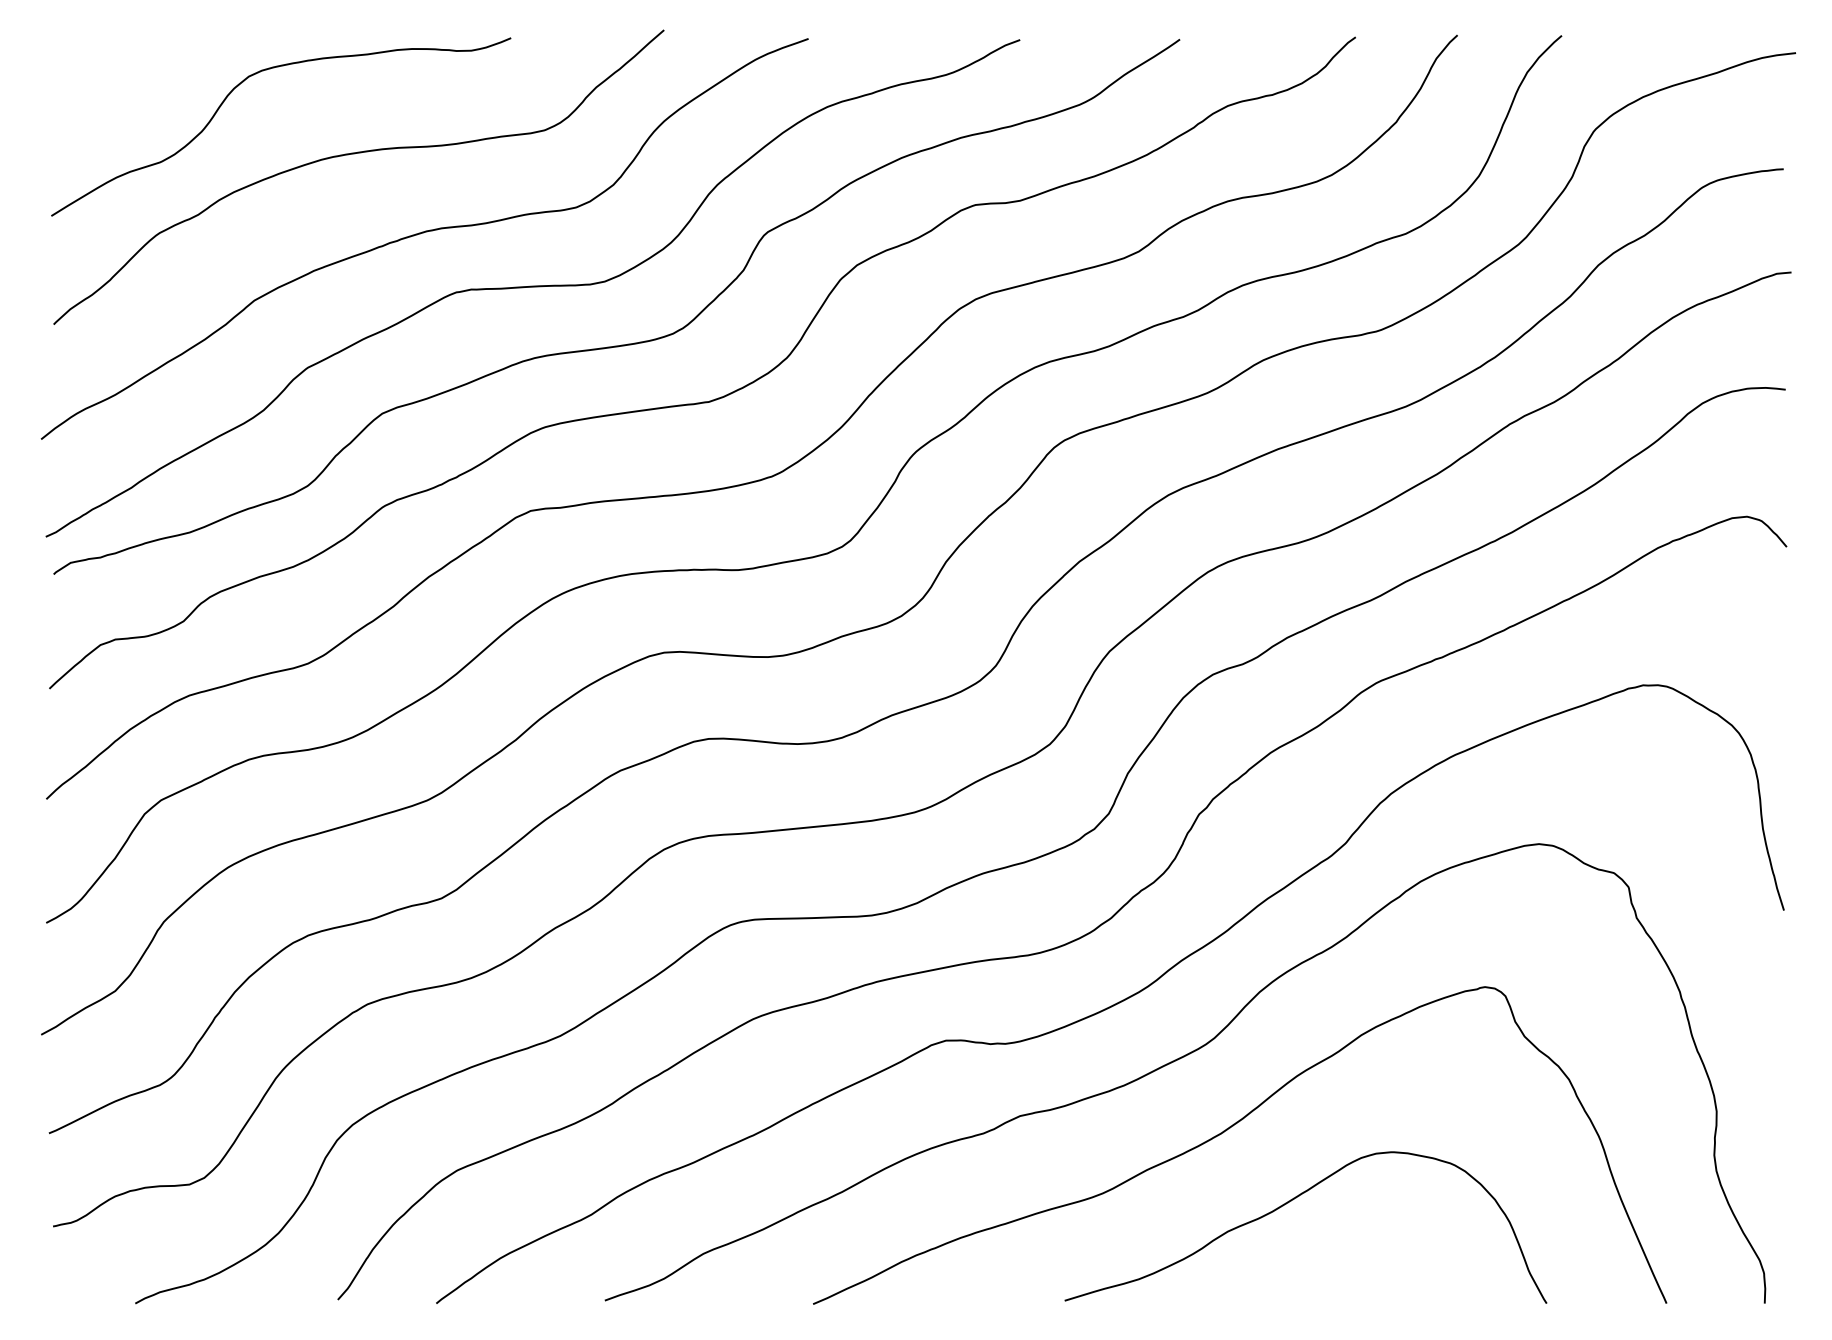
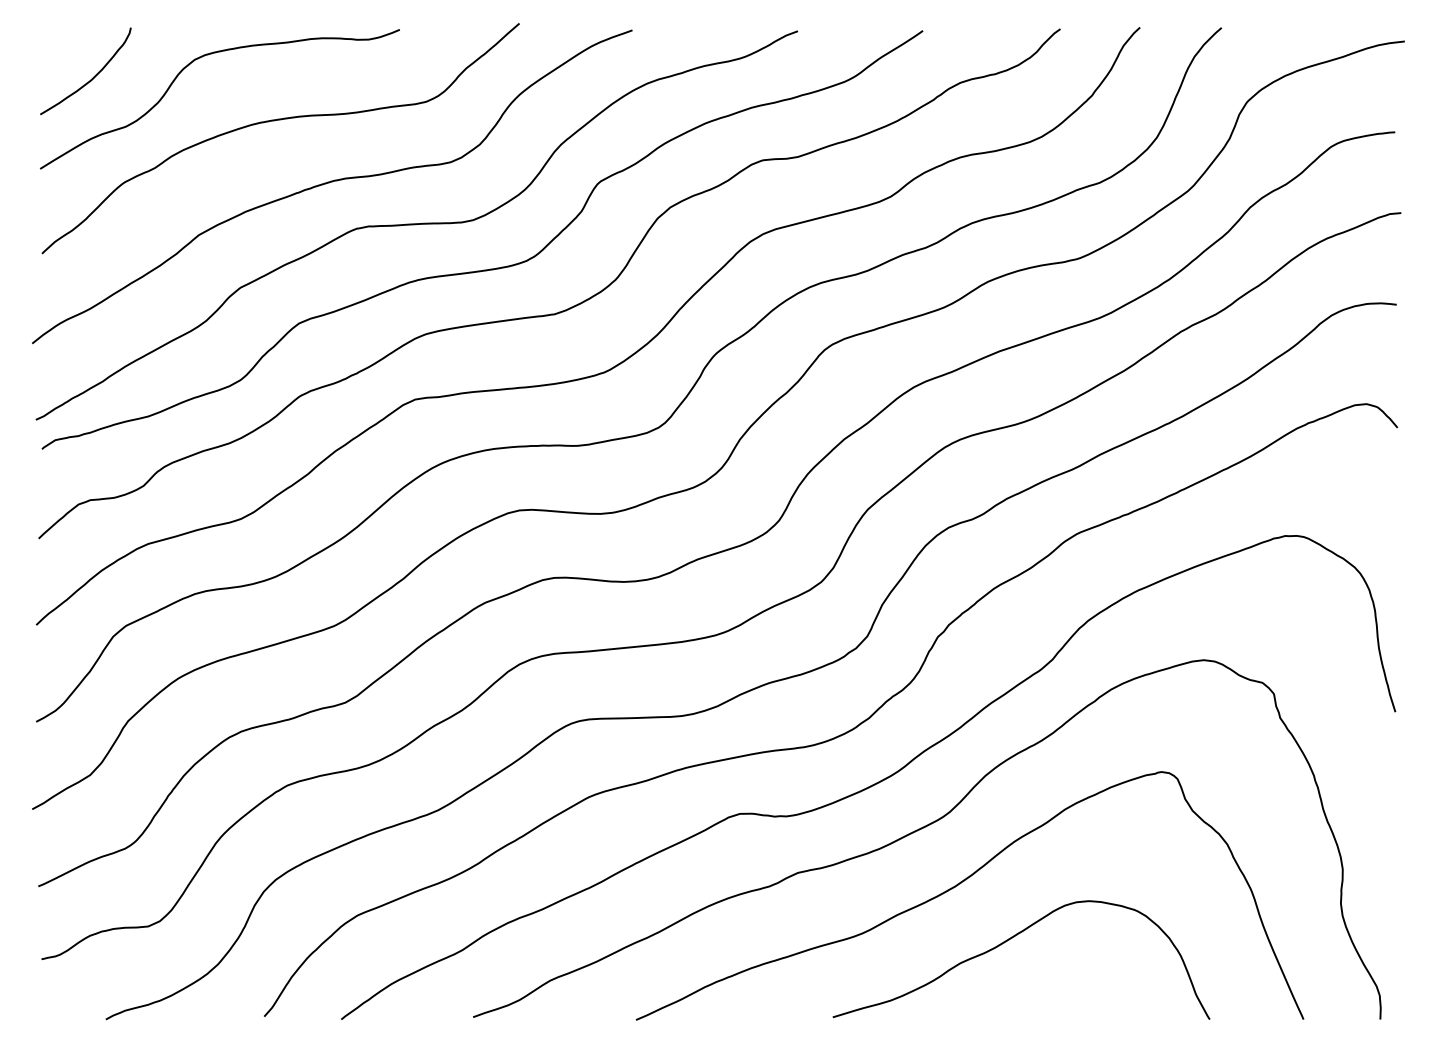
curve: (118, 99) -> (92, 77), added

